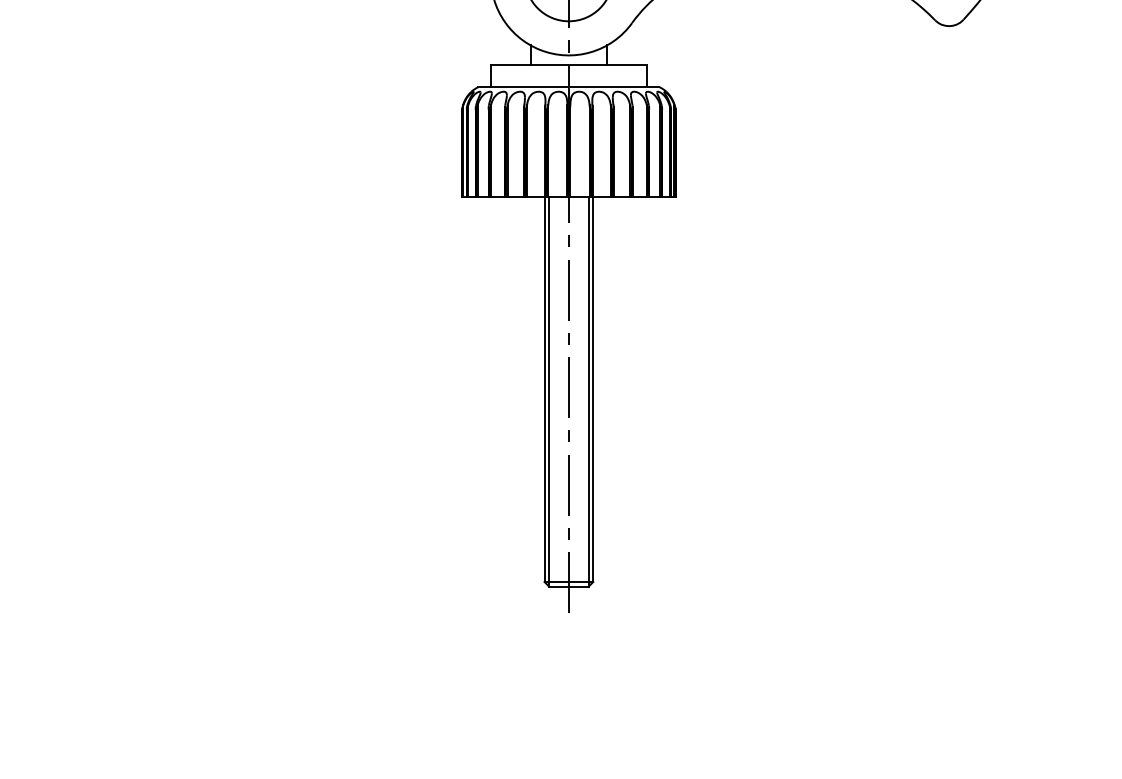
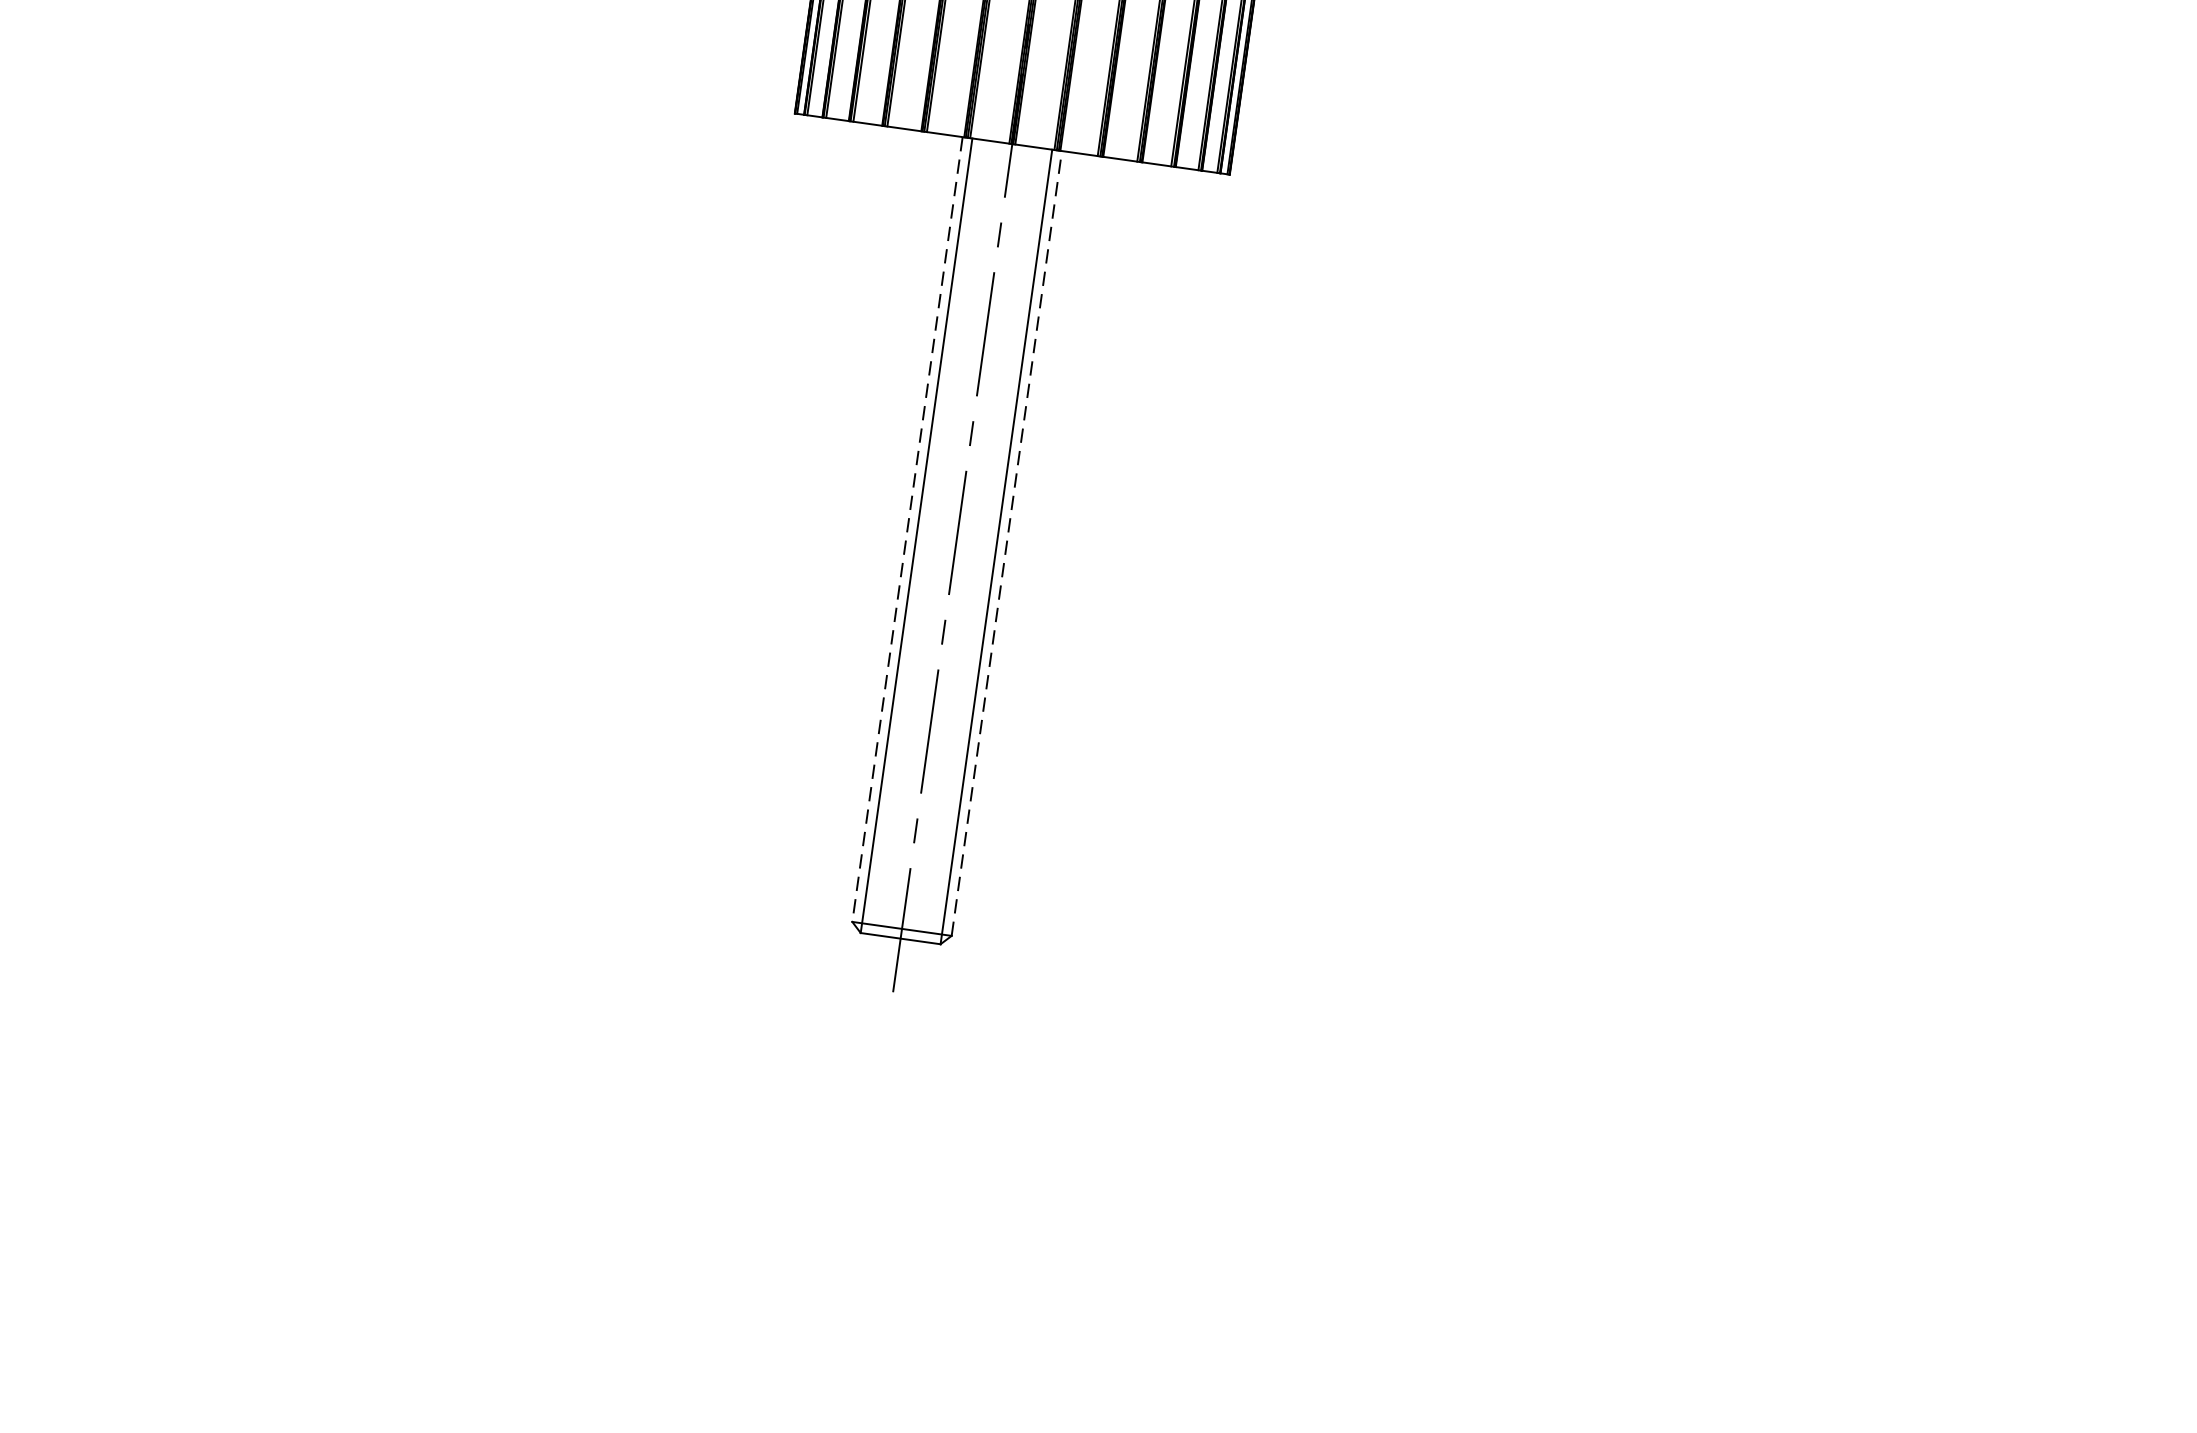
line: (544, 389) -> (907, 529), solid -> dashed
line: (593, 389) -> (1007, 543), solid -> dashed

